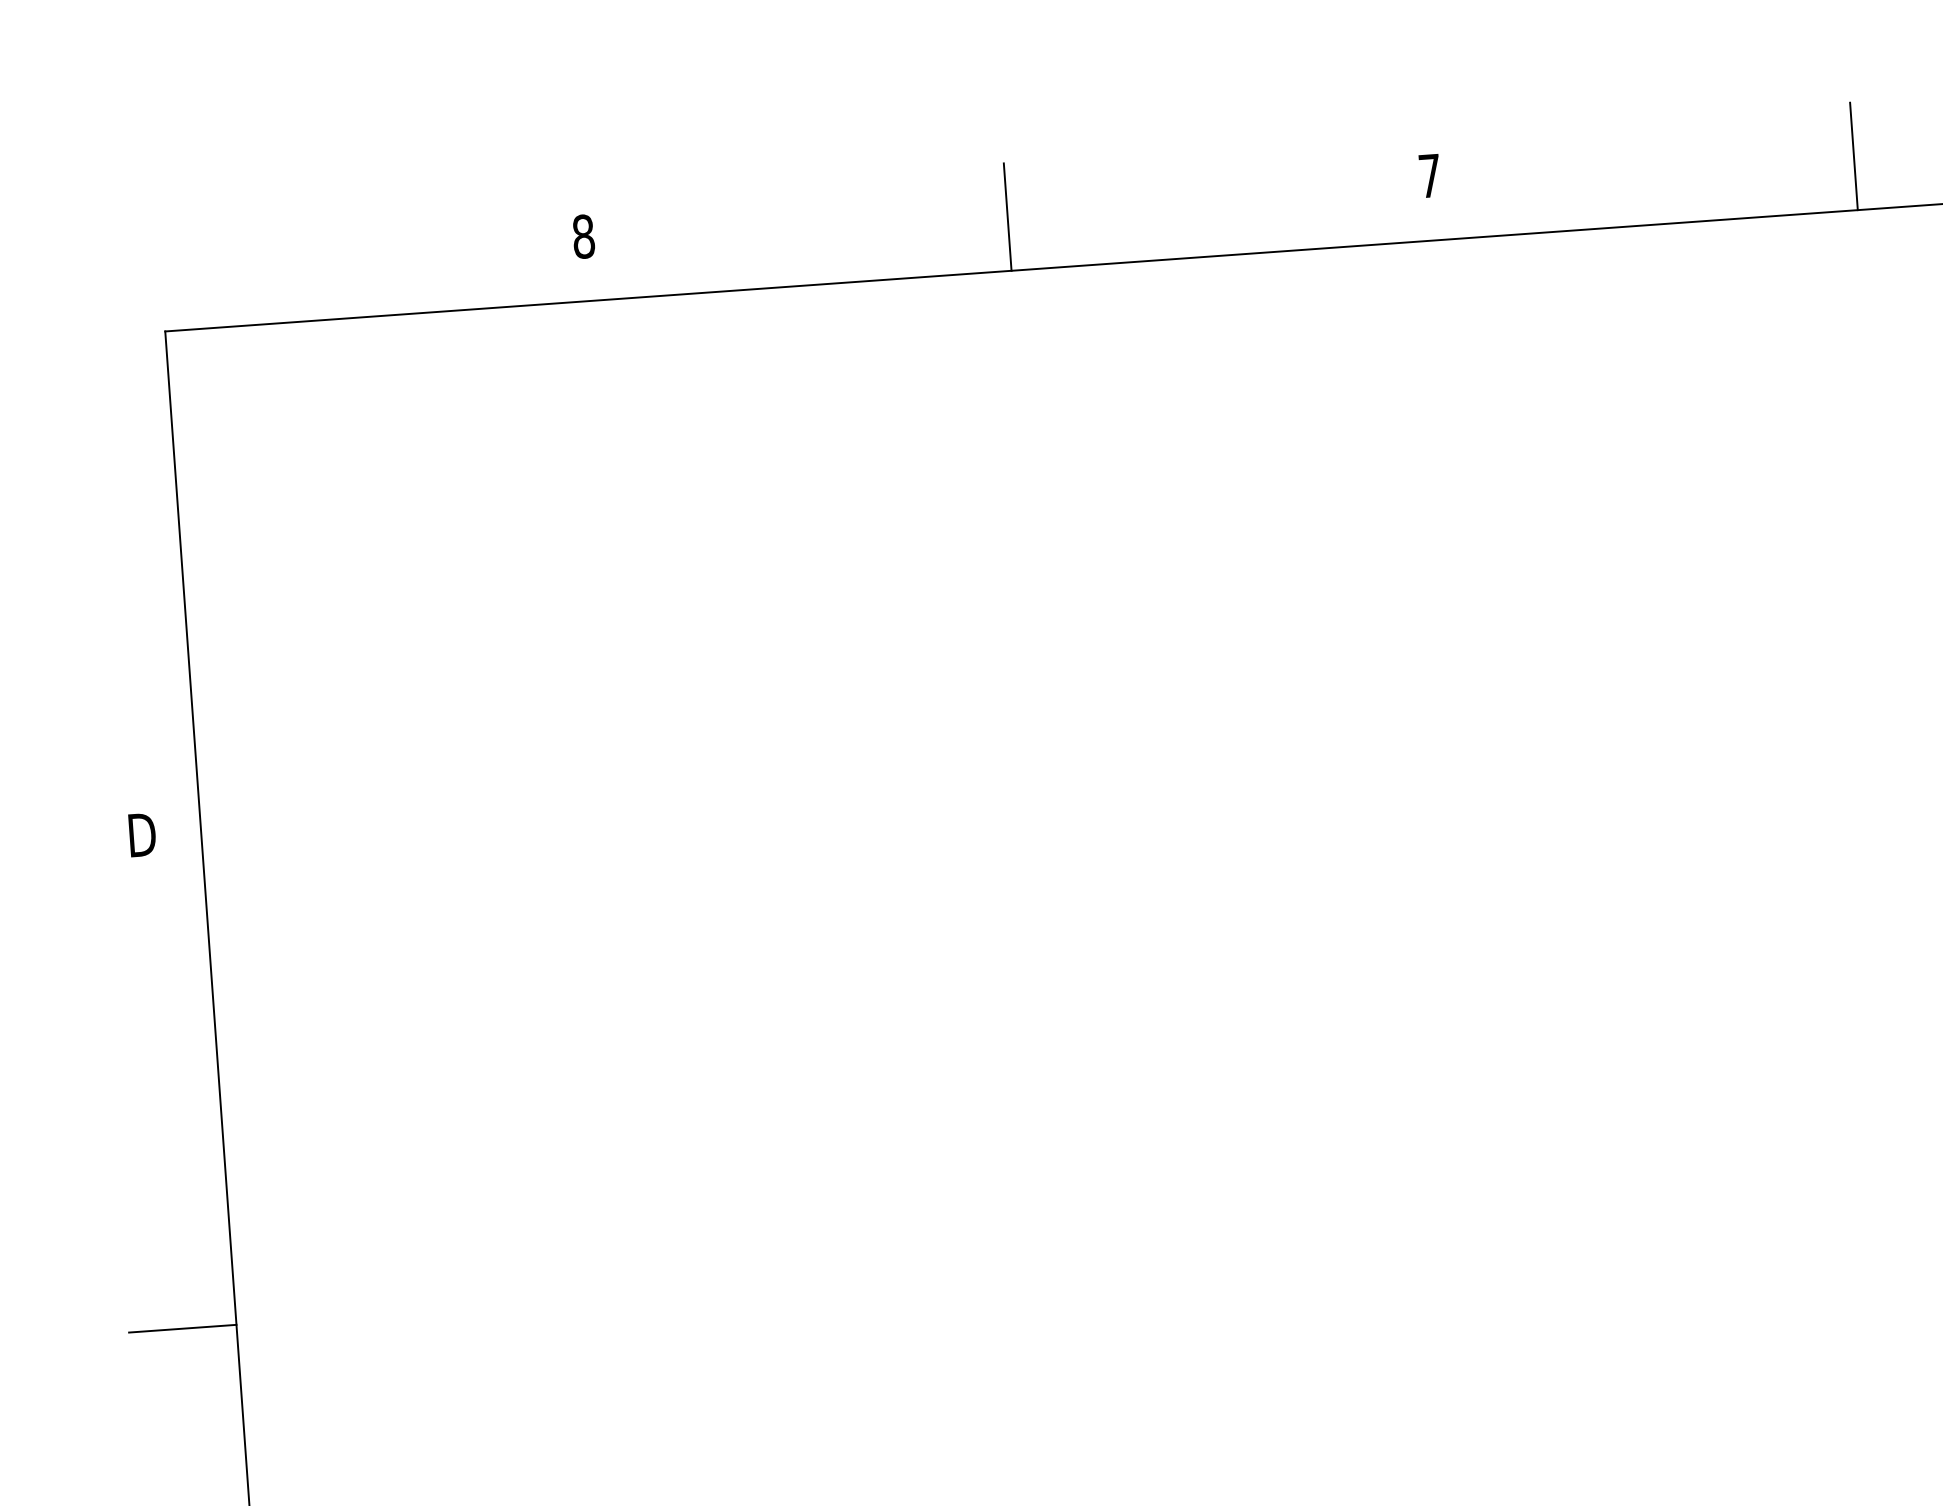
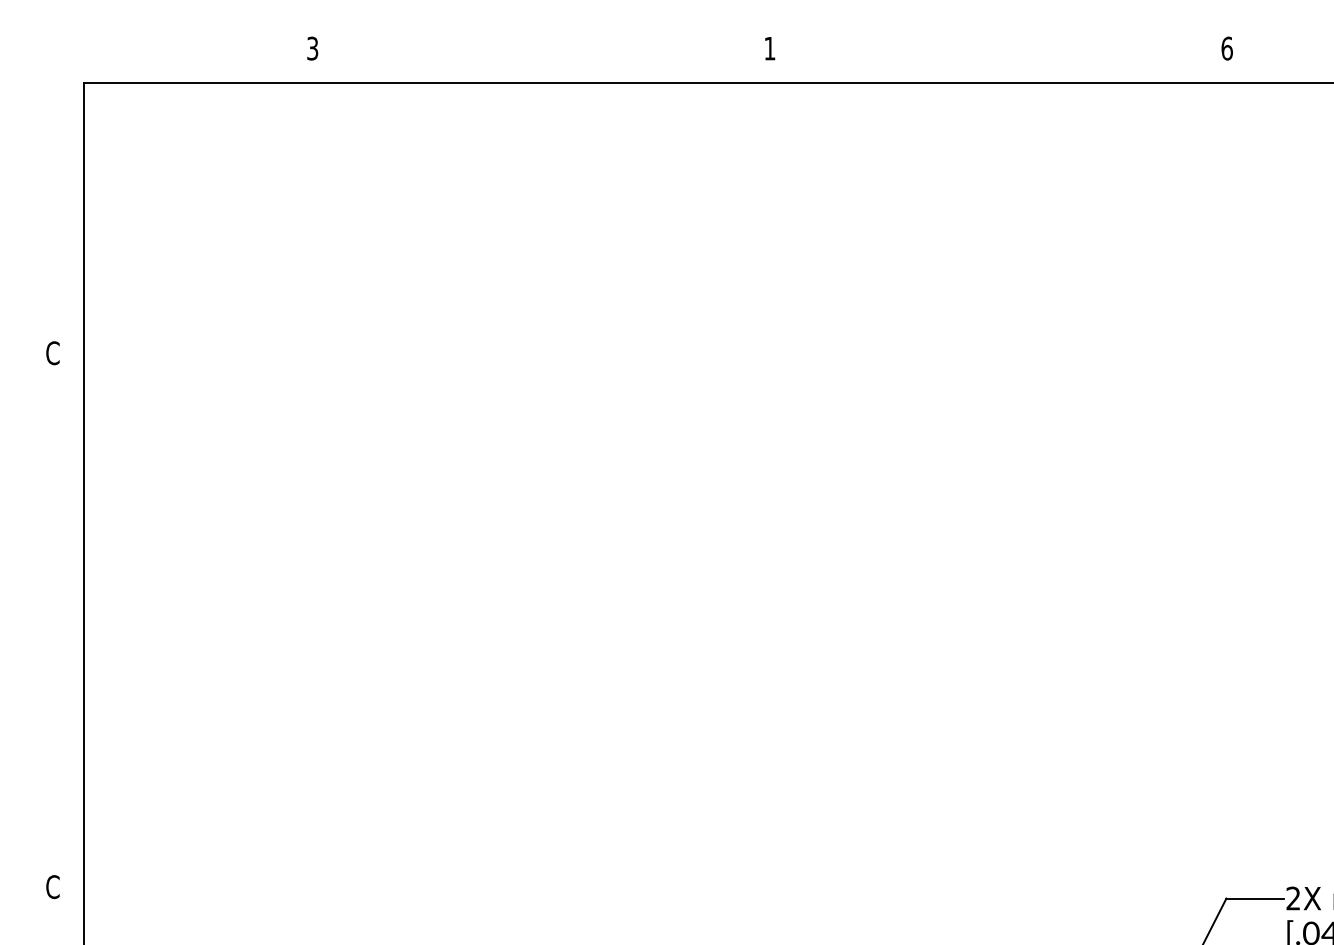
line: (1853, 156) -> (998, 54), removed
text: (1429, 175) -> (769, 48), 7 -> 1
line: (1007, 217) -> (541, 54), removed
text: (583, 236) -> (312, 48), 8 -> 3
text: (142, 835) -> (52, 353), D -> C
line: (183, 1329) -> (55, 620), removed

